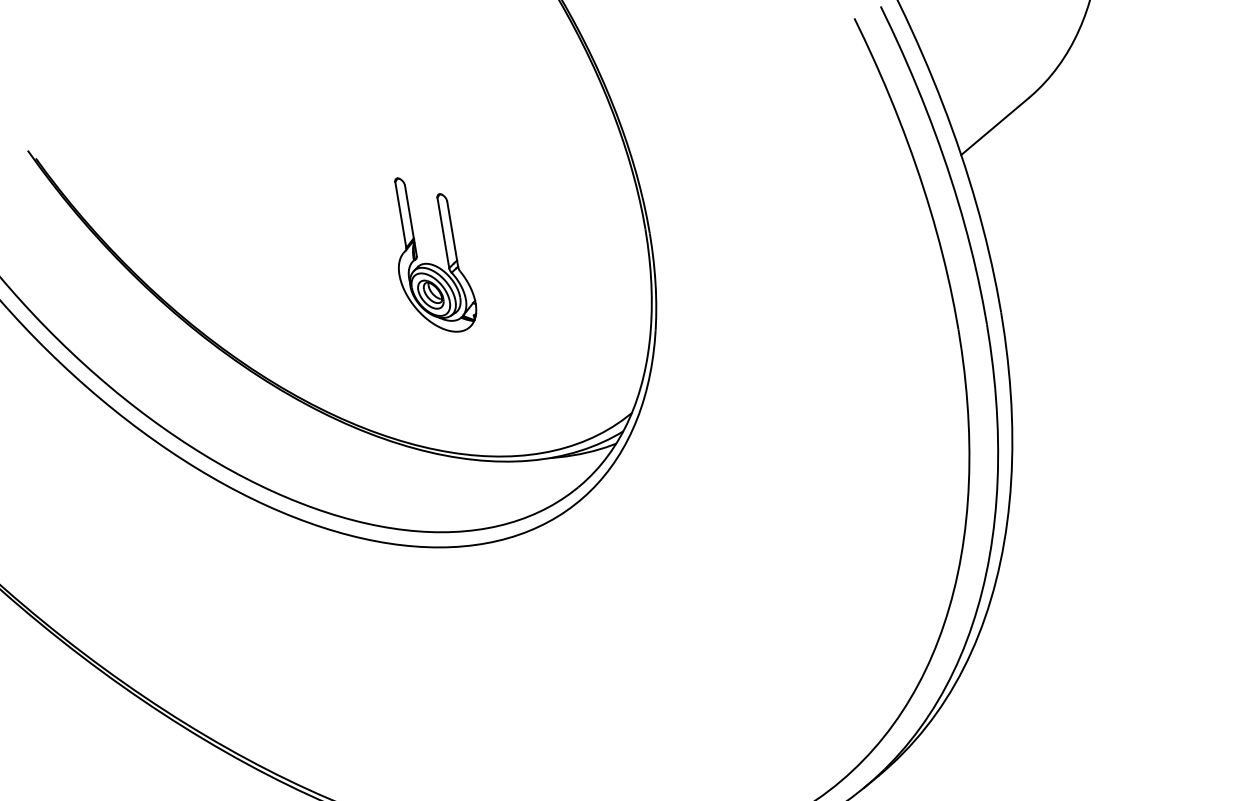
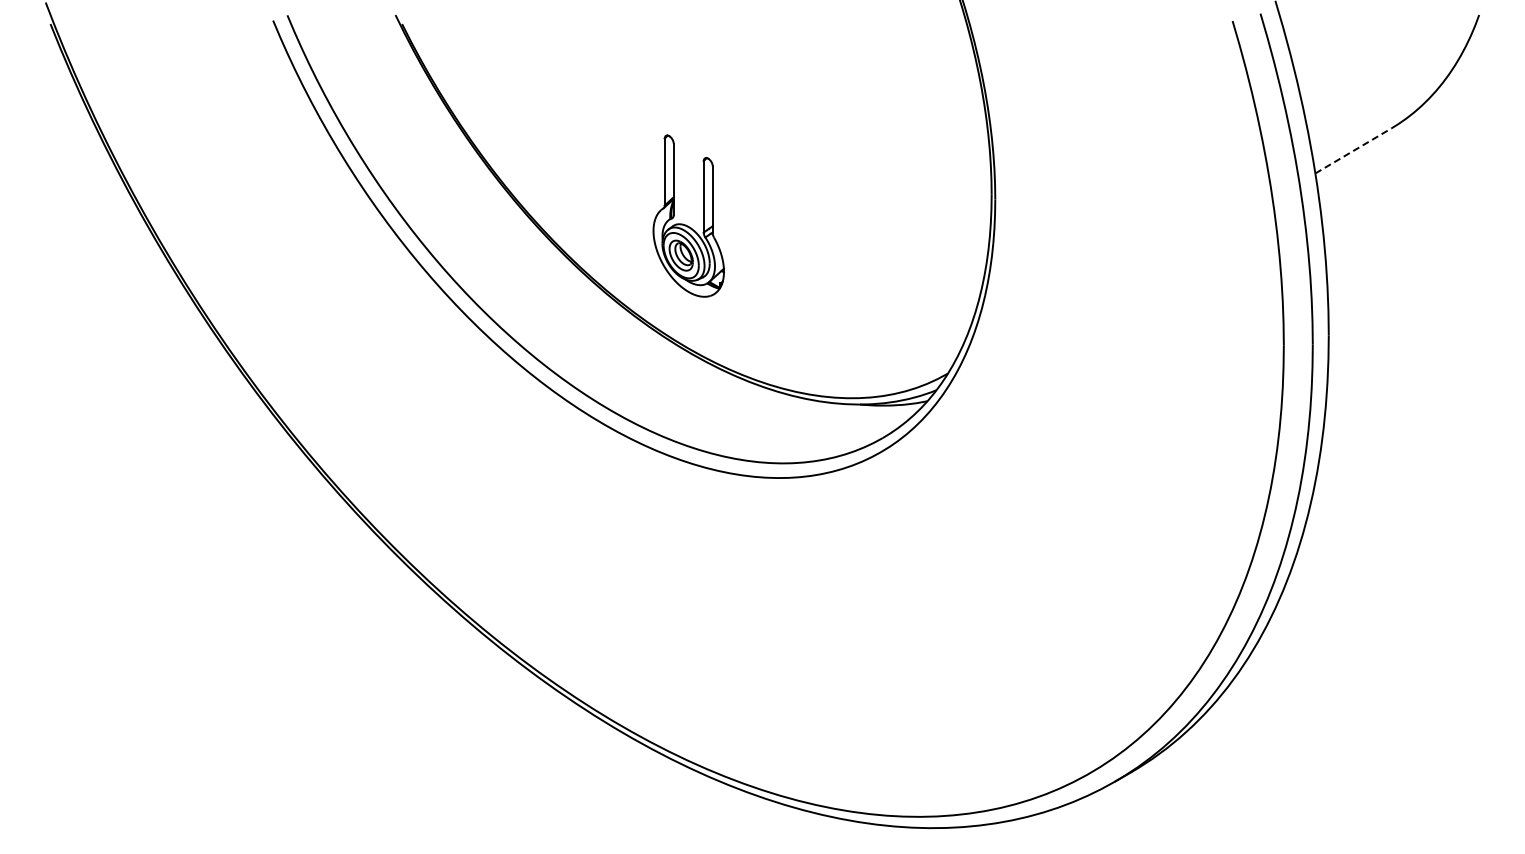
line: (995, 126) -> (1353, 150), solid -> dashed
part: (430, 263) -> (686, 224), moved

